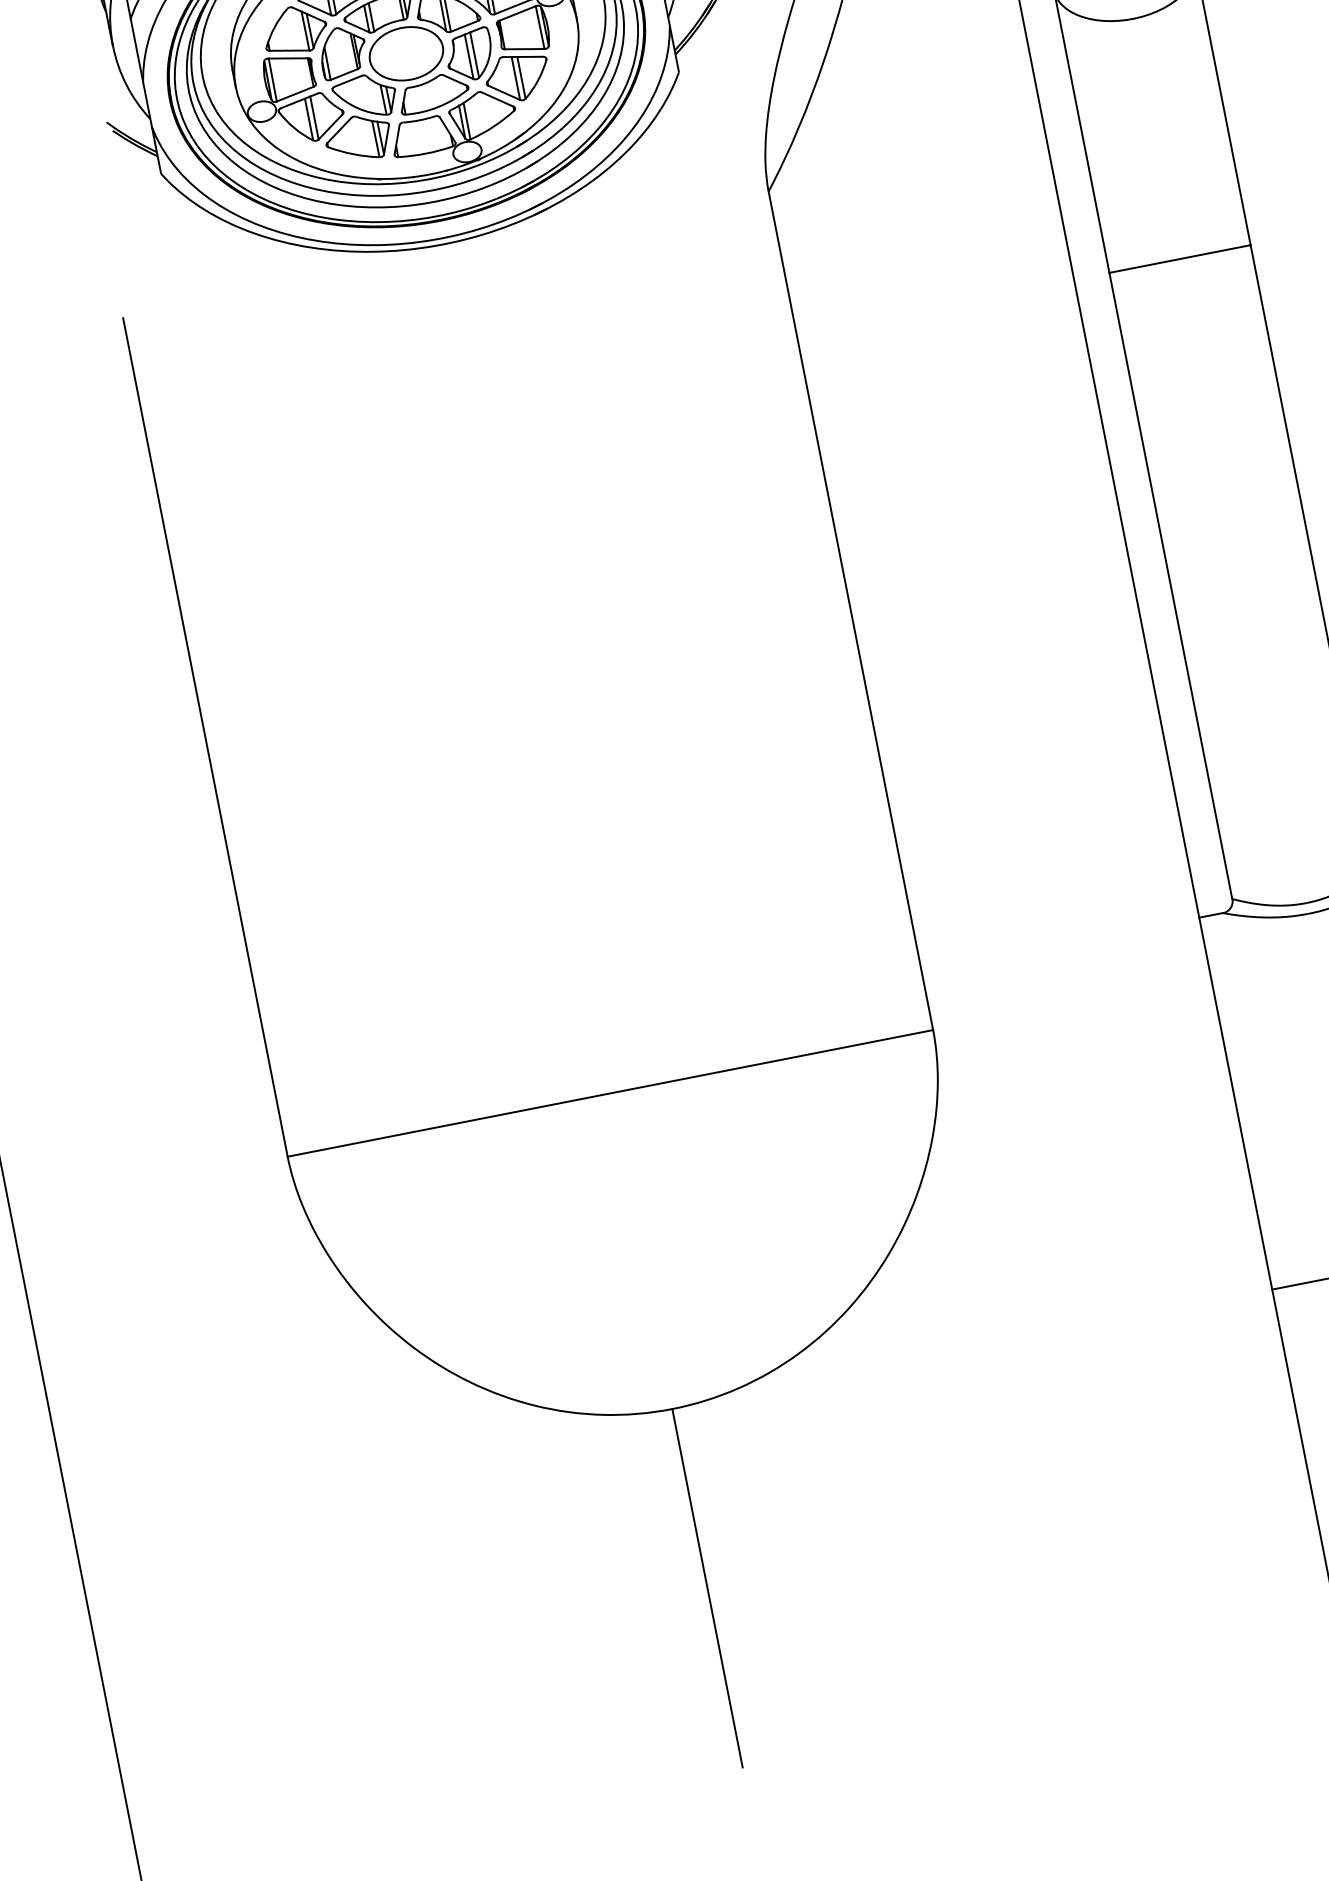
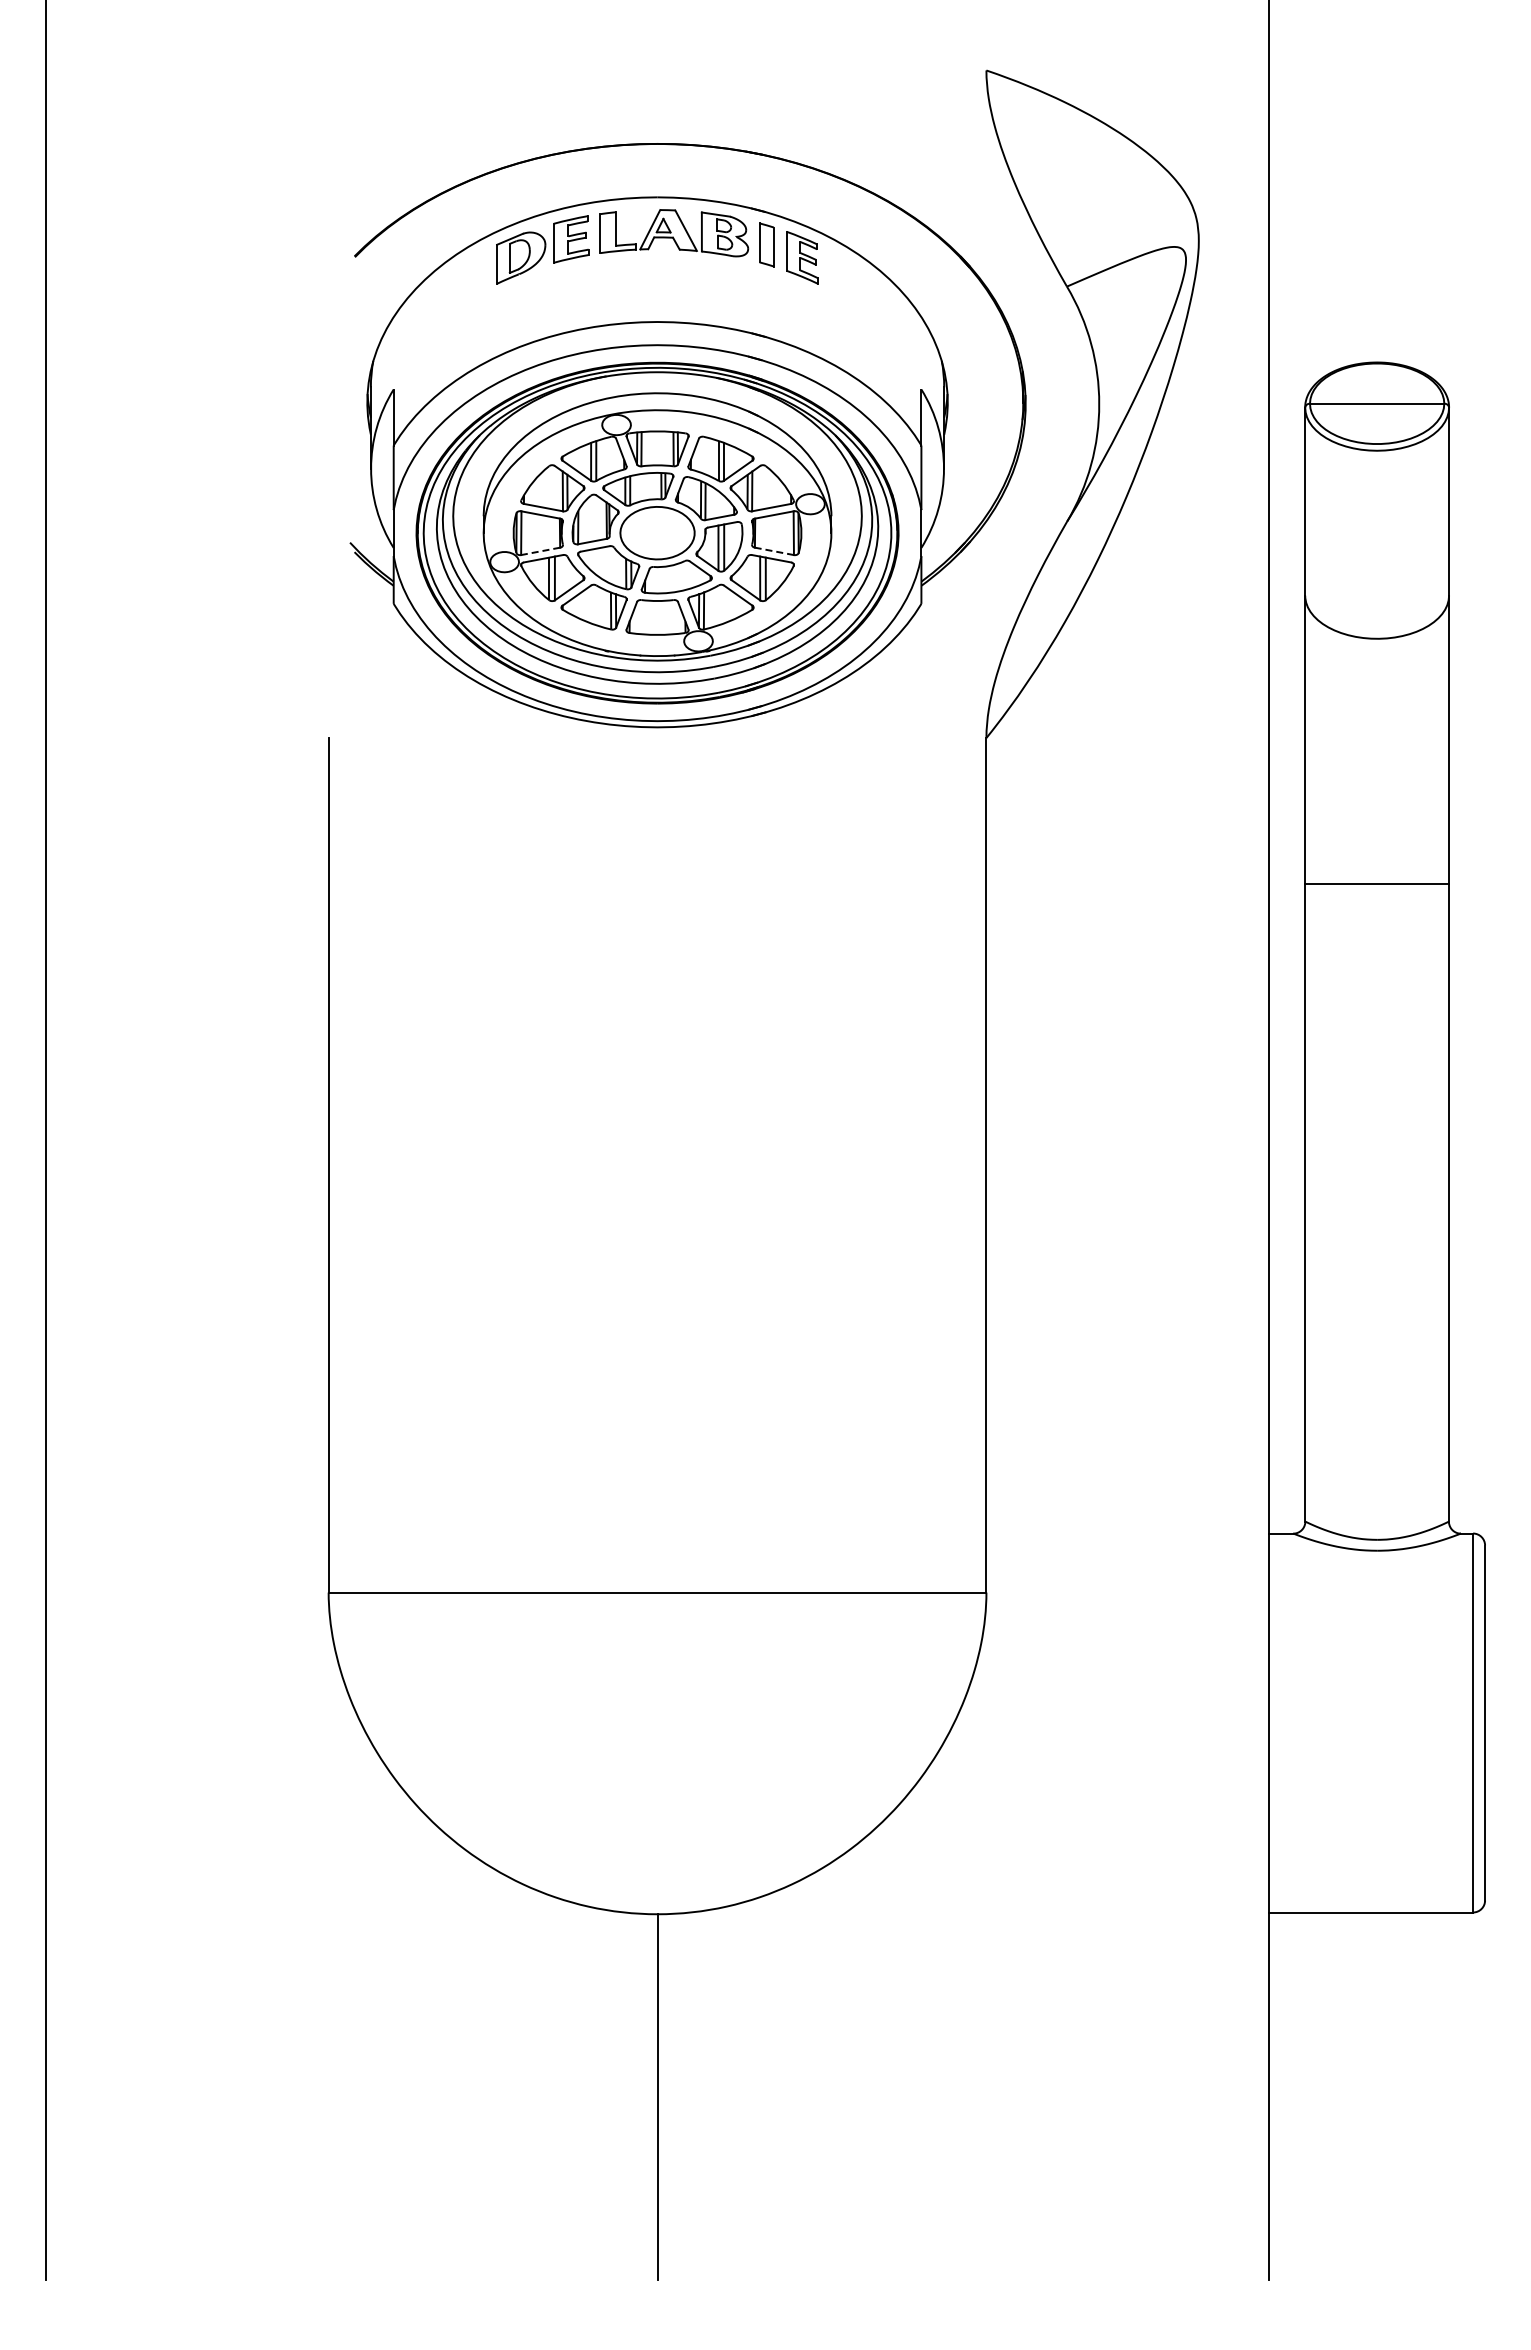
line: (524, 49) -> (774, 551), solid -> dashed
line: (295, 94) -> (540, 551), solid -> dashed

